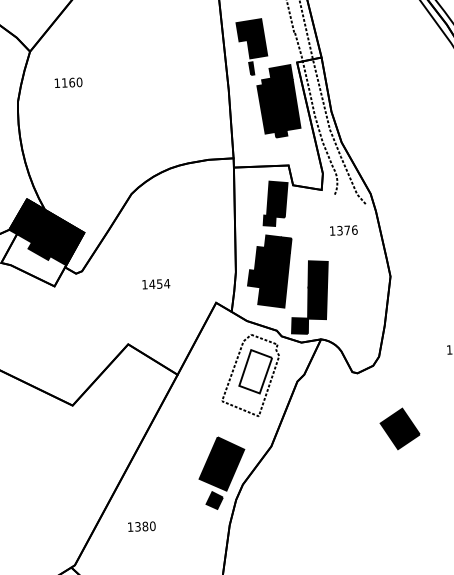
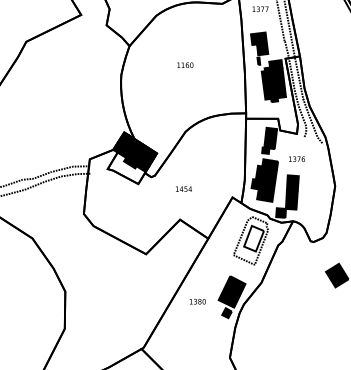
text: (68, 81) -> (185, 64), moved
text: (343, 229) -> (296, 158), moved
text: (155, 283) -> (183, 188), moved
text: (141, 526) -> (197, 301), moved

